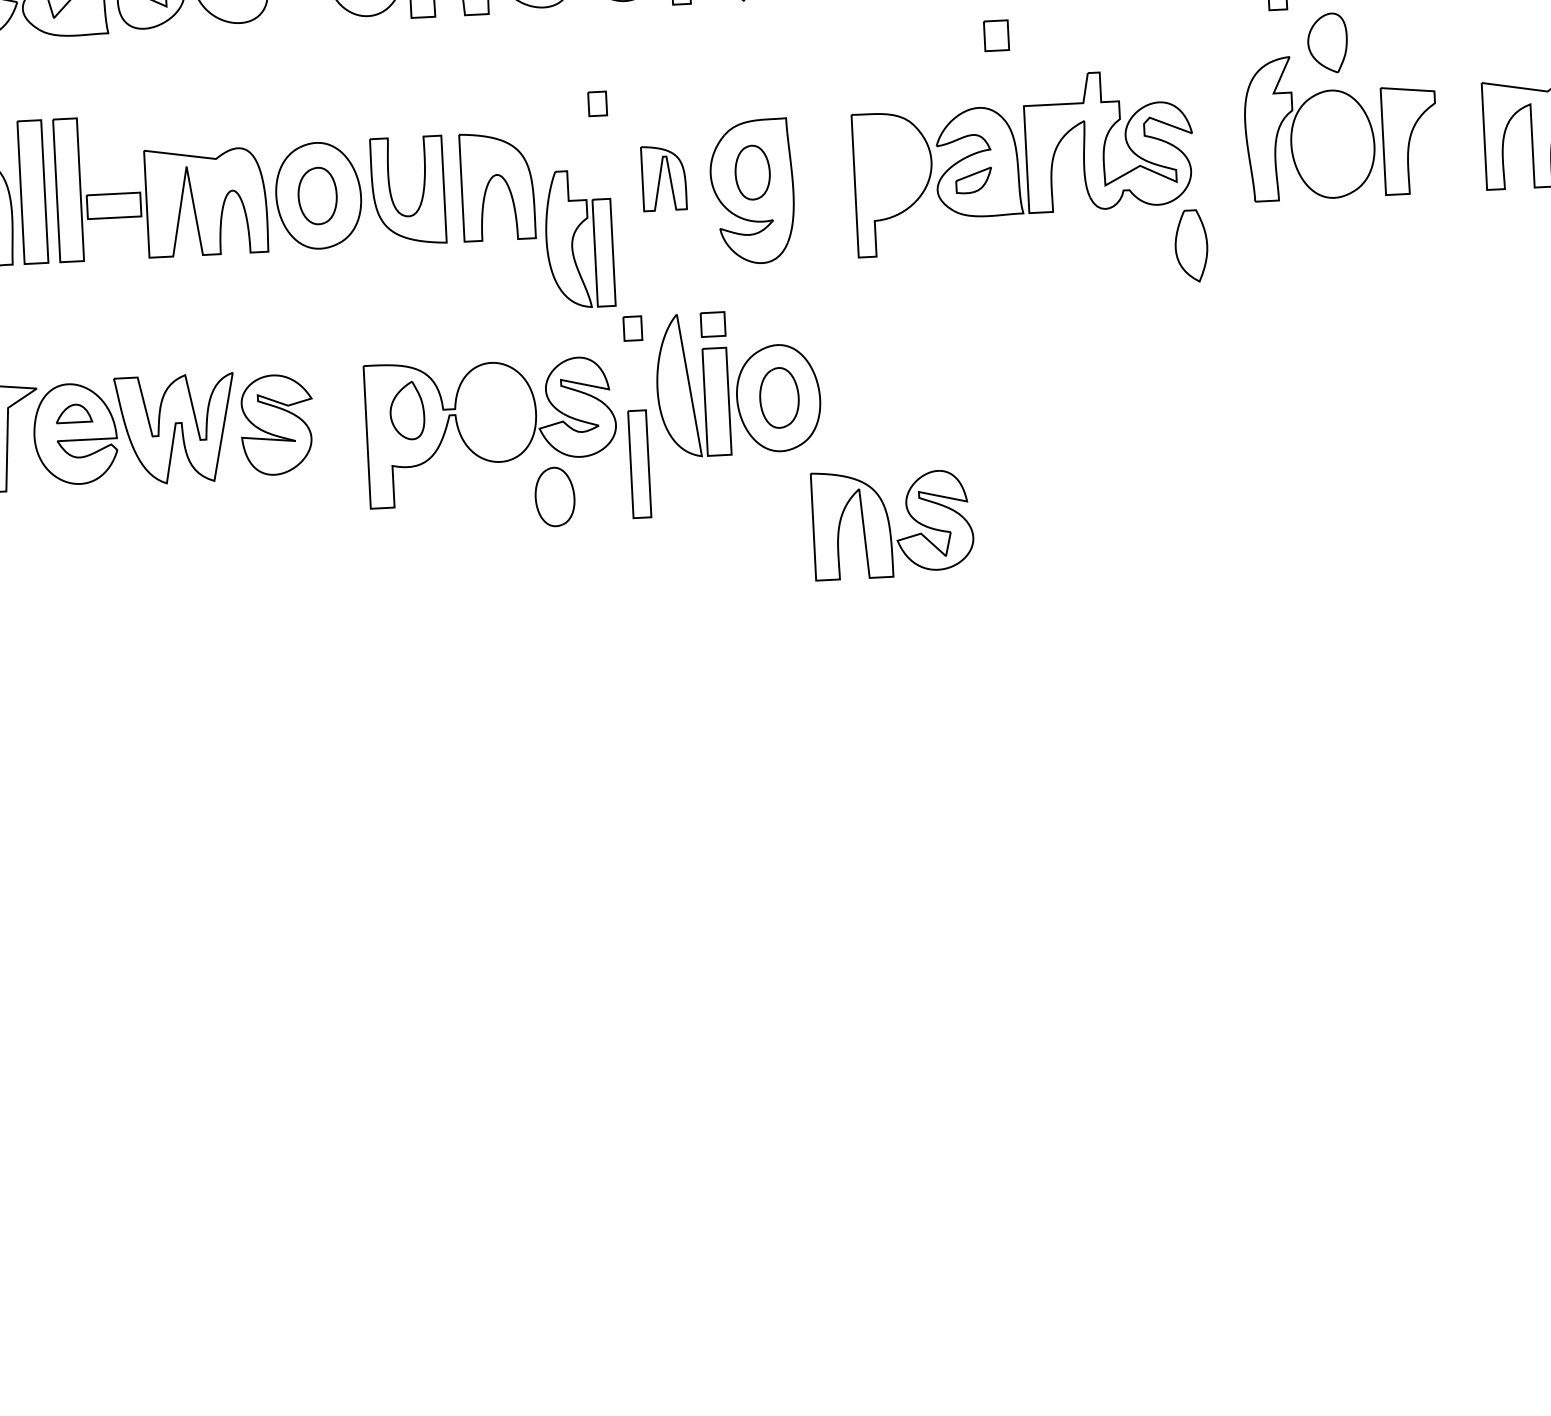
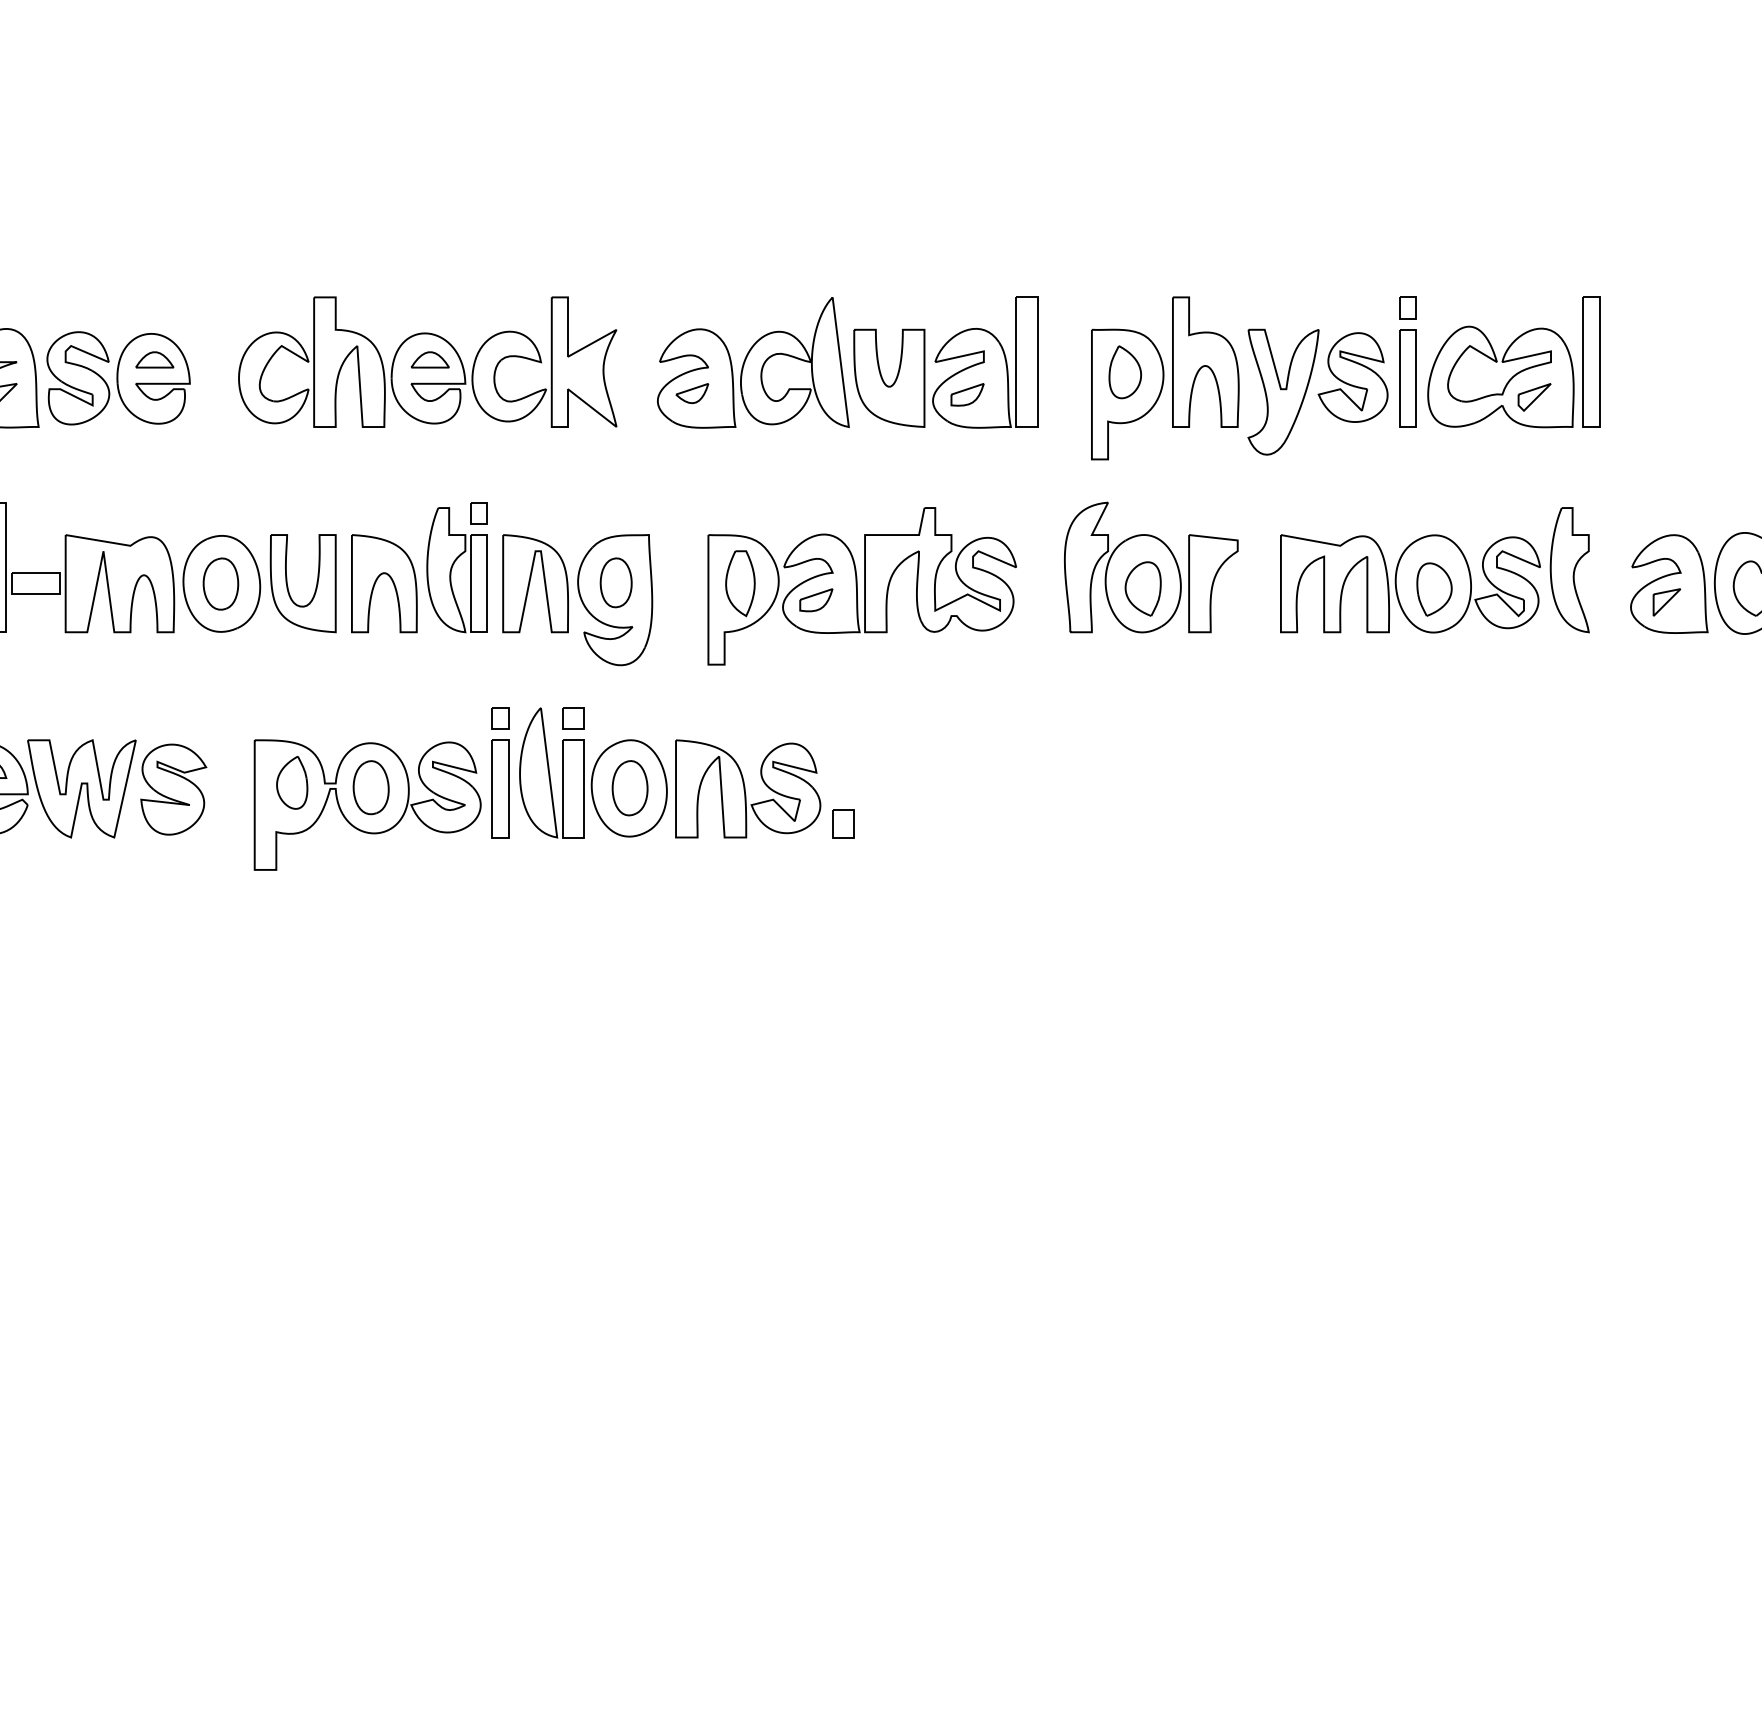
part: (996, 35) -> (843, 823), moved
part: (1326, 42) -> (1142, 588), moved
part: (663, 177) -> (535, 583), size x1.67
part: (578, 239) -> (456, 570), moved
part: (1191, 246) -> (740, 583), moved
part: (639, 463) -> (500, 788), moved
part: (554, 496) -> (370, 787), moved
part: (893, 522) -> (748, 788), moved

